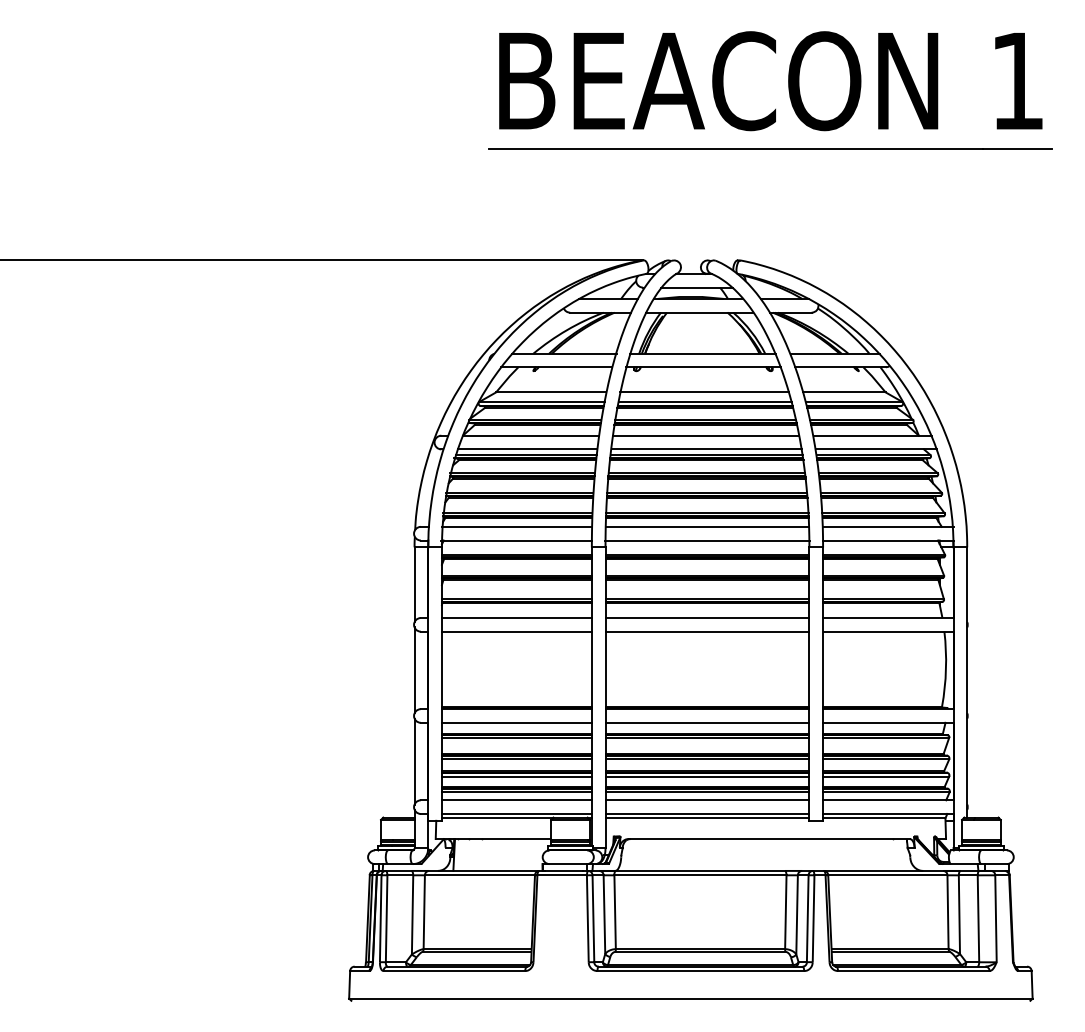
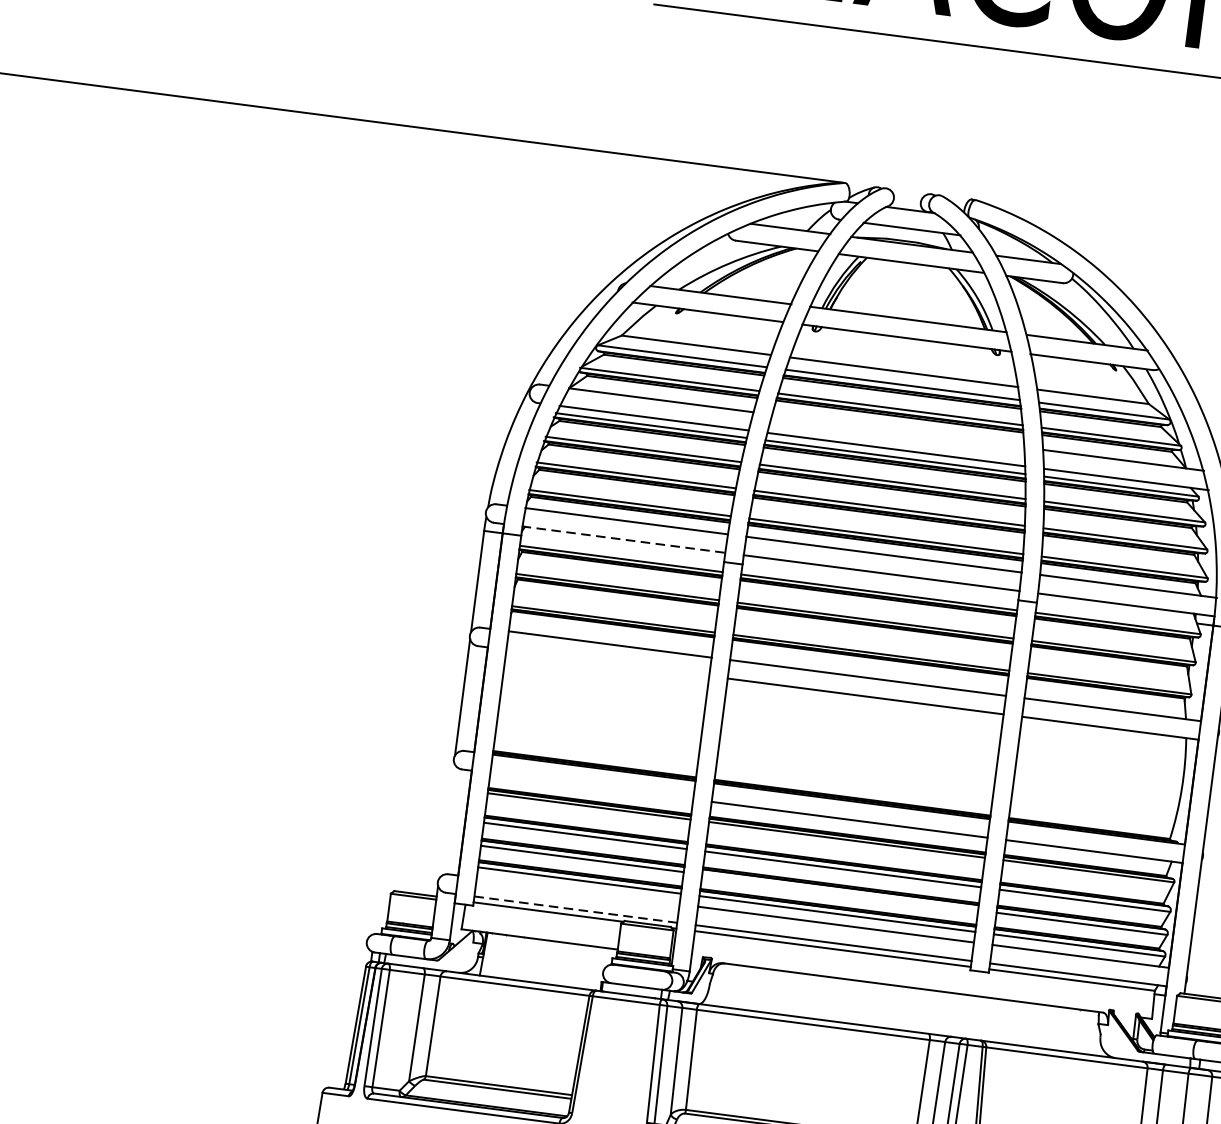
line: (705, 435) -> (897, 430), removed
line: (517, 540) -> (624, 539), solid -> dashed
line: (516, 631) -> (607, 662), removed
line: (516, 722) -> (591, 785), removed
line: (414, 761) -> (446, 820), removed
line: (707, 776) -> (840, 892), removed
line: (516, 800) -> (577, 891), removed
line: (516, 813) -> (575, 908), solid -> dashed

